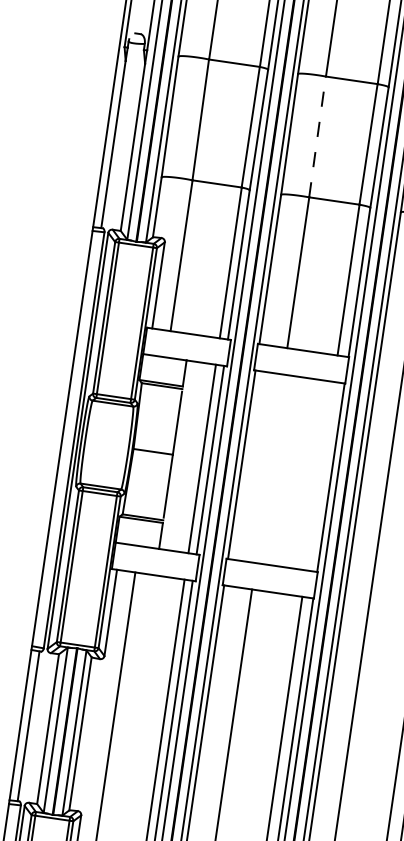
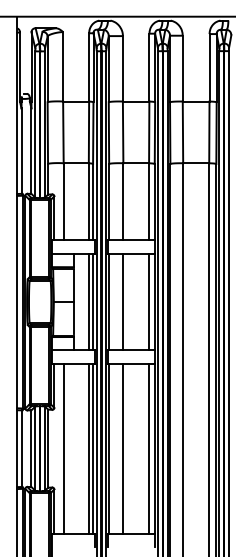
line: (318, 137) -> (123, 132), dashed -> solid
line: (269, 467) -> (123, 301), added
line: (320, 475) -> (149, 301), added

